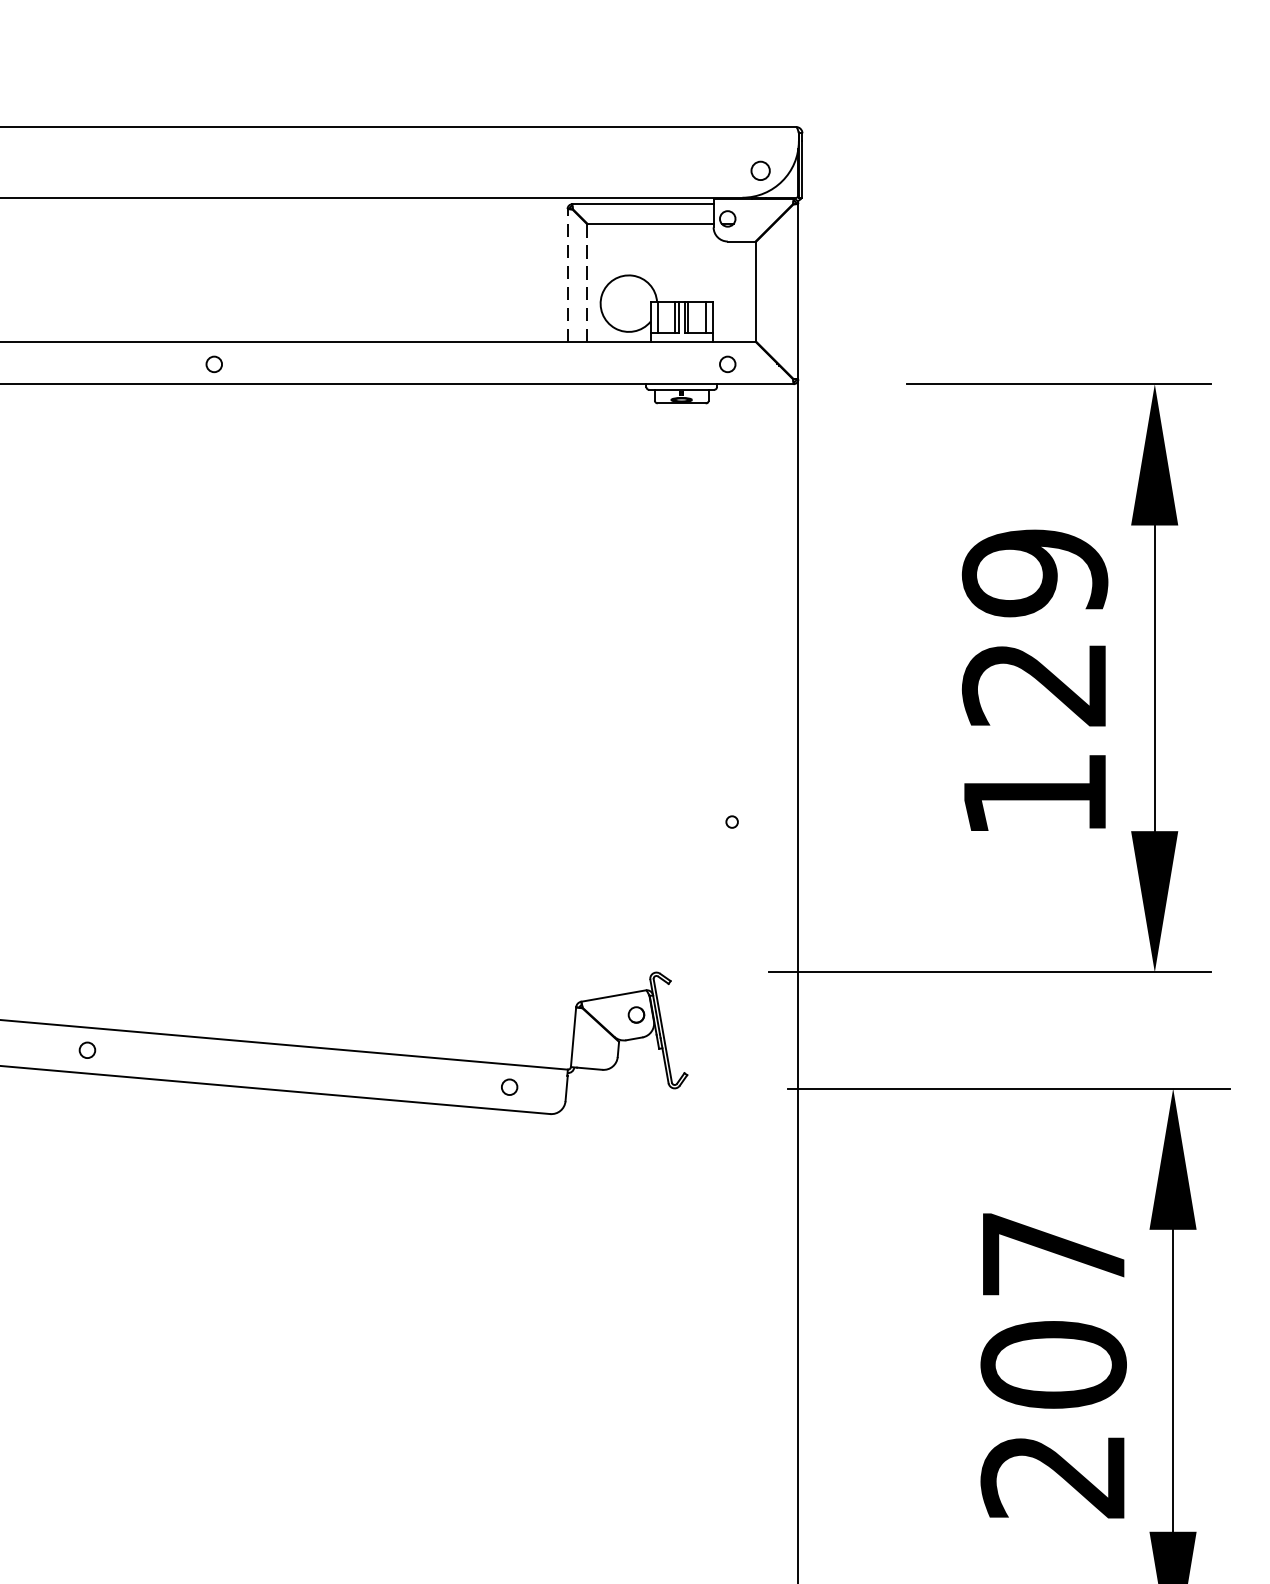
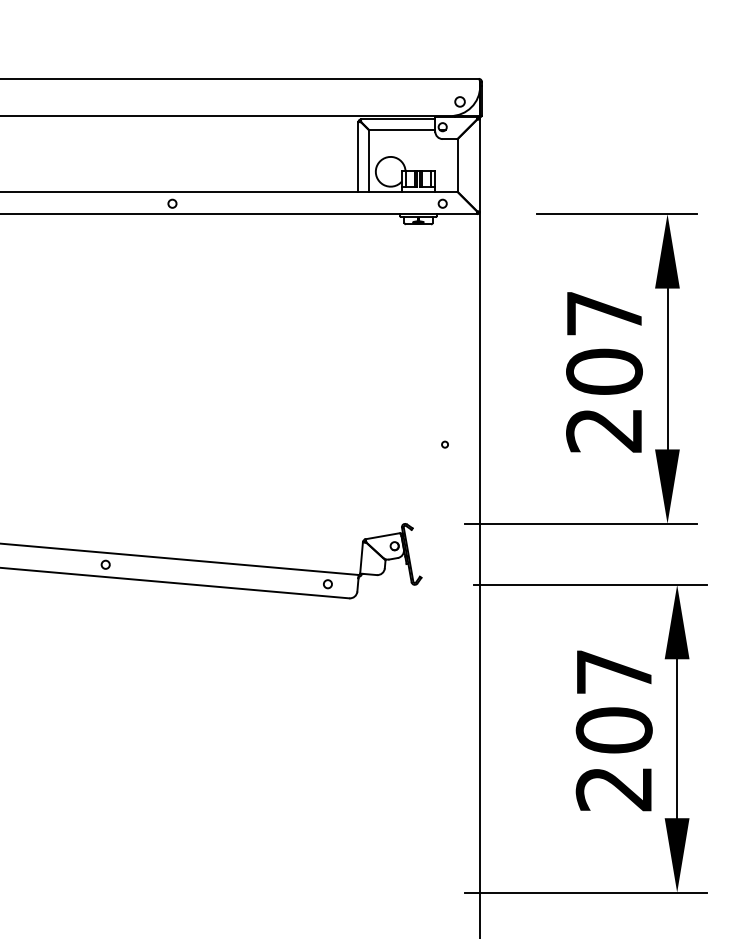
line: (567, 274) -> (358, 156), dashed -> solid
line: (586, 282) -> (368, 160), dashed -> solid
text: (1035, 683) -> (604, 371), 129 -> 207

